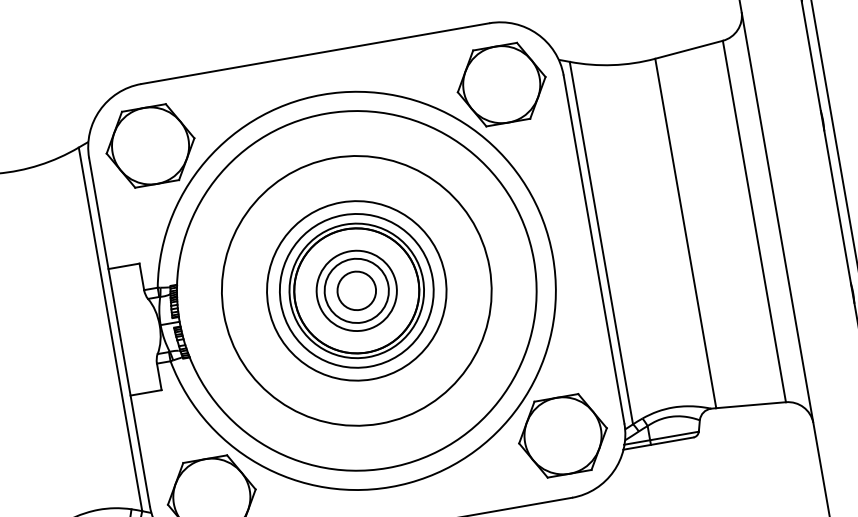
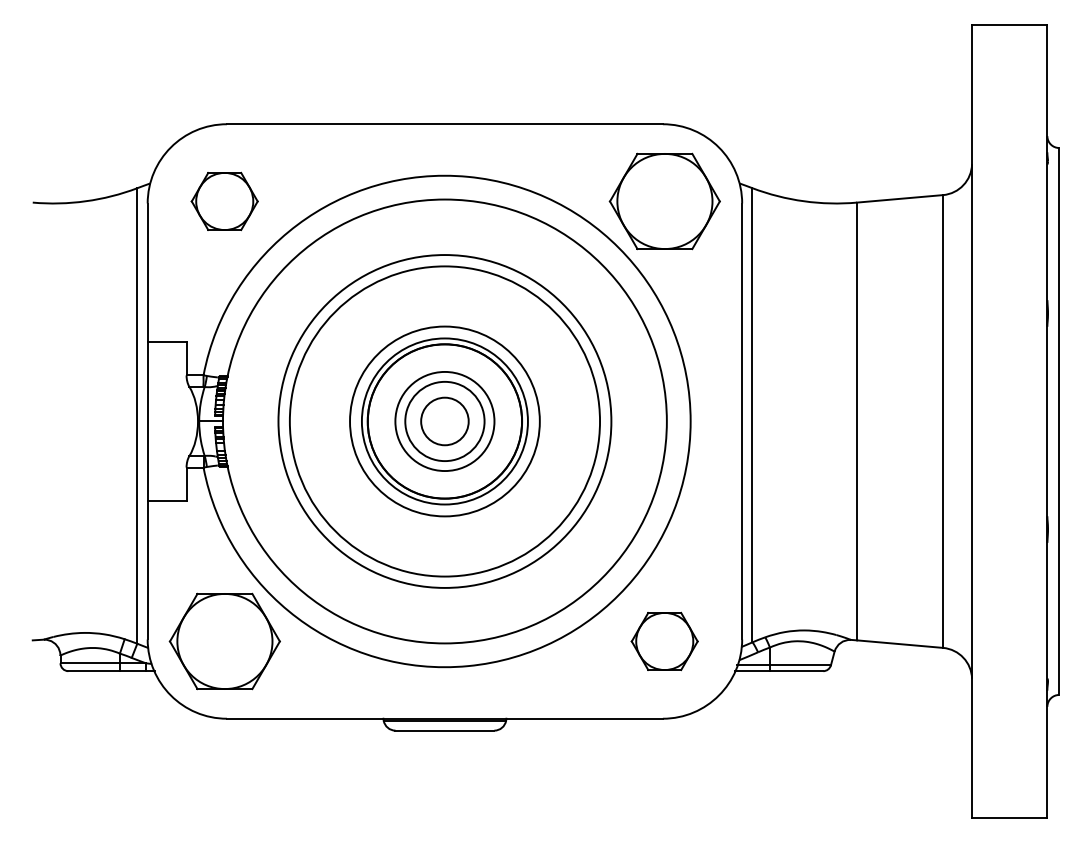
part: (150, 146) -> (224, 201), size x0.6
circle: (356, 290) -> (444, 421), size x1.4
part: (562, 435) -> (664, 641), size x0.6

